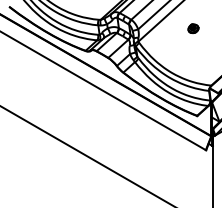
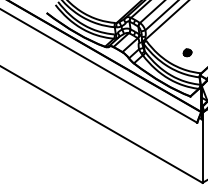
part: (193, 28) -> (187, 52), moved

